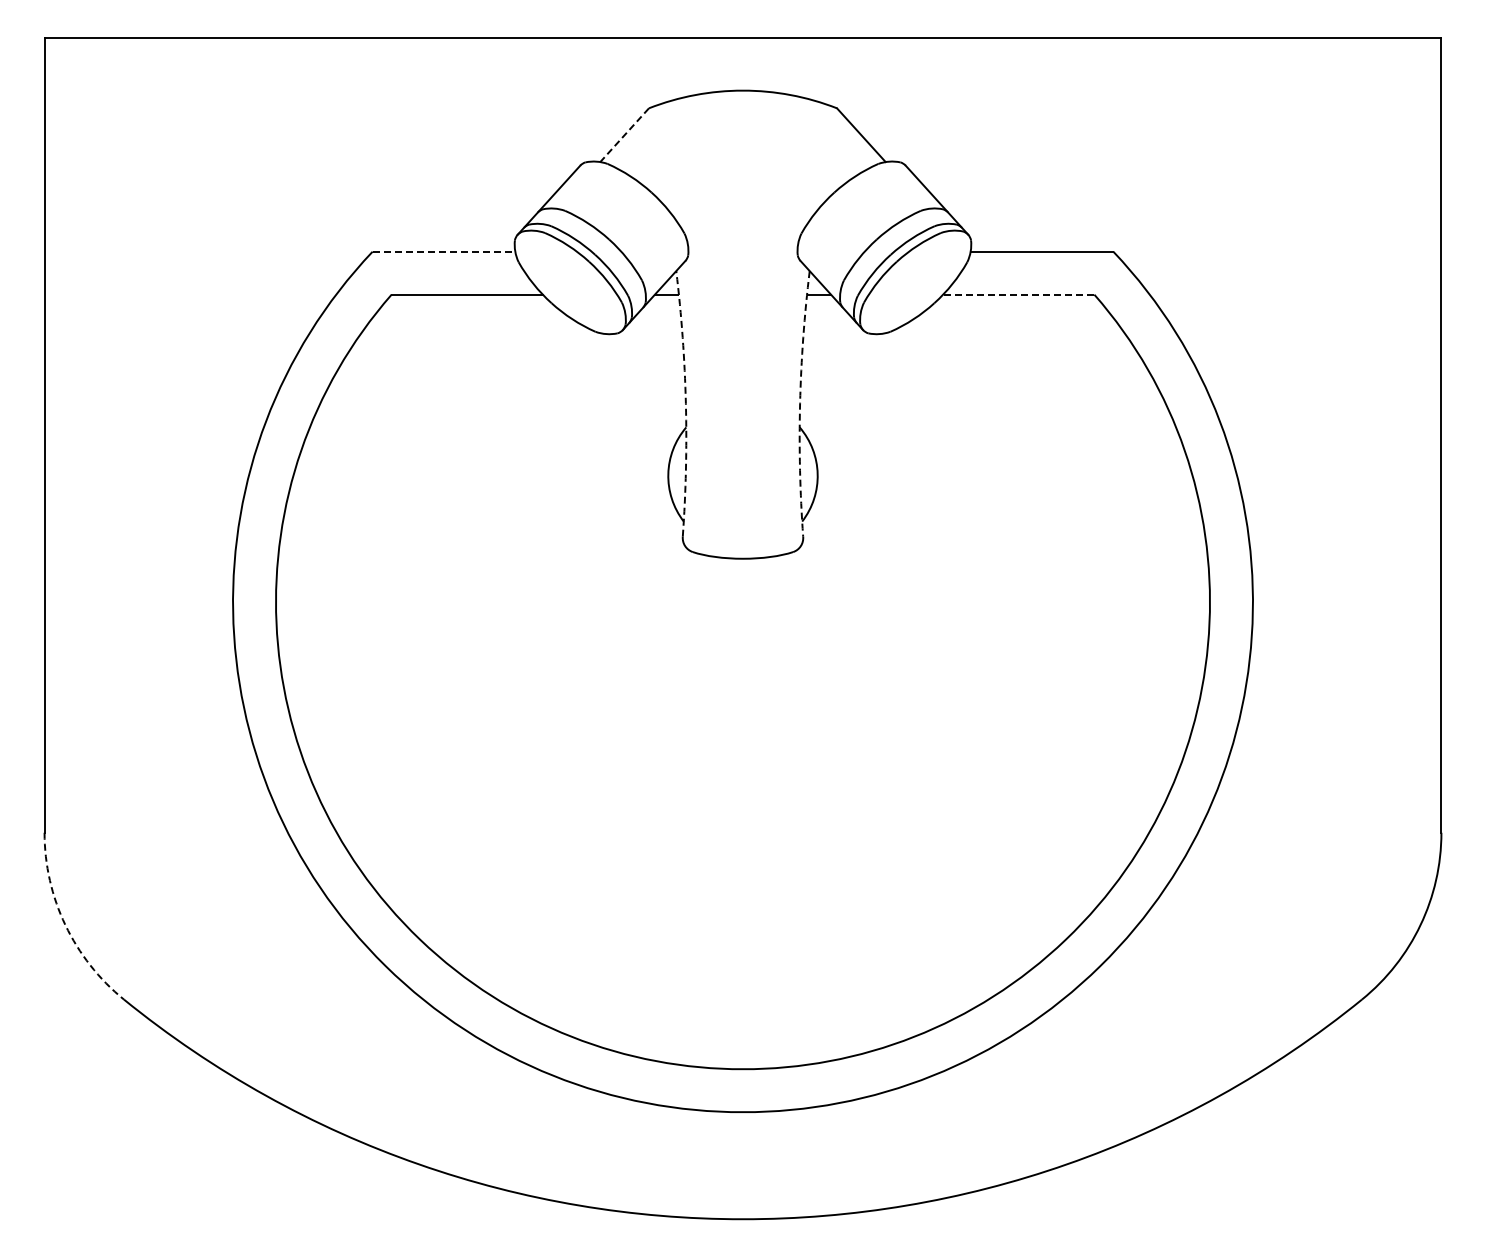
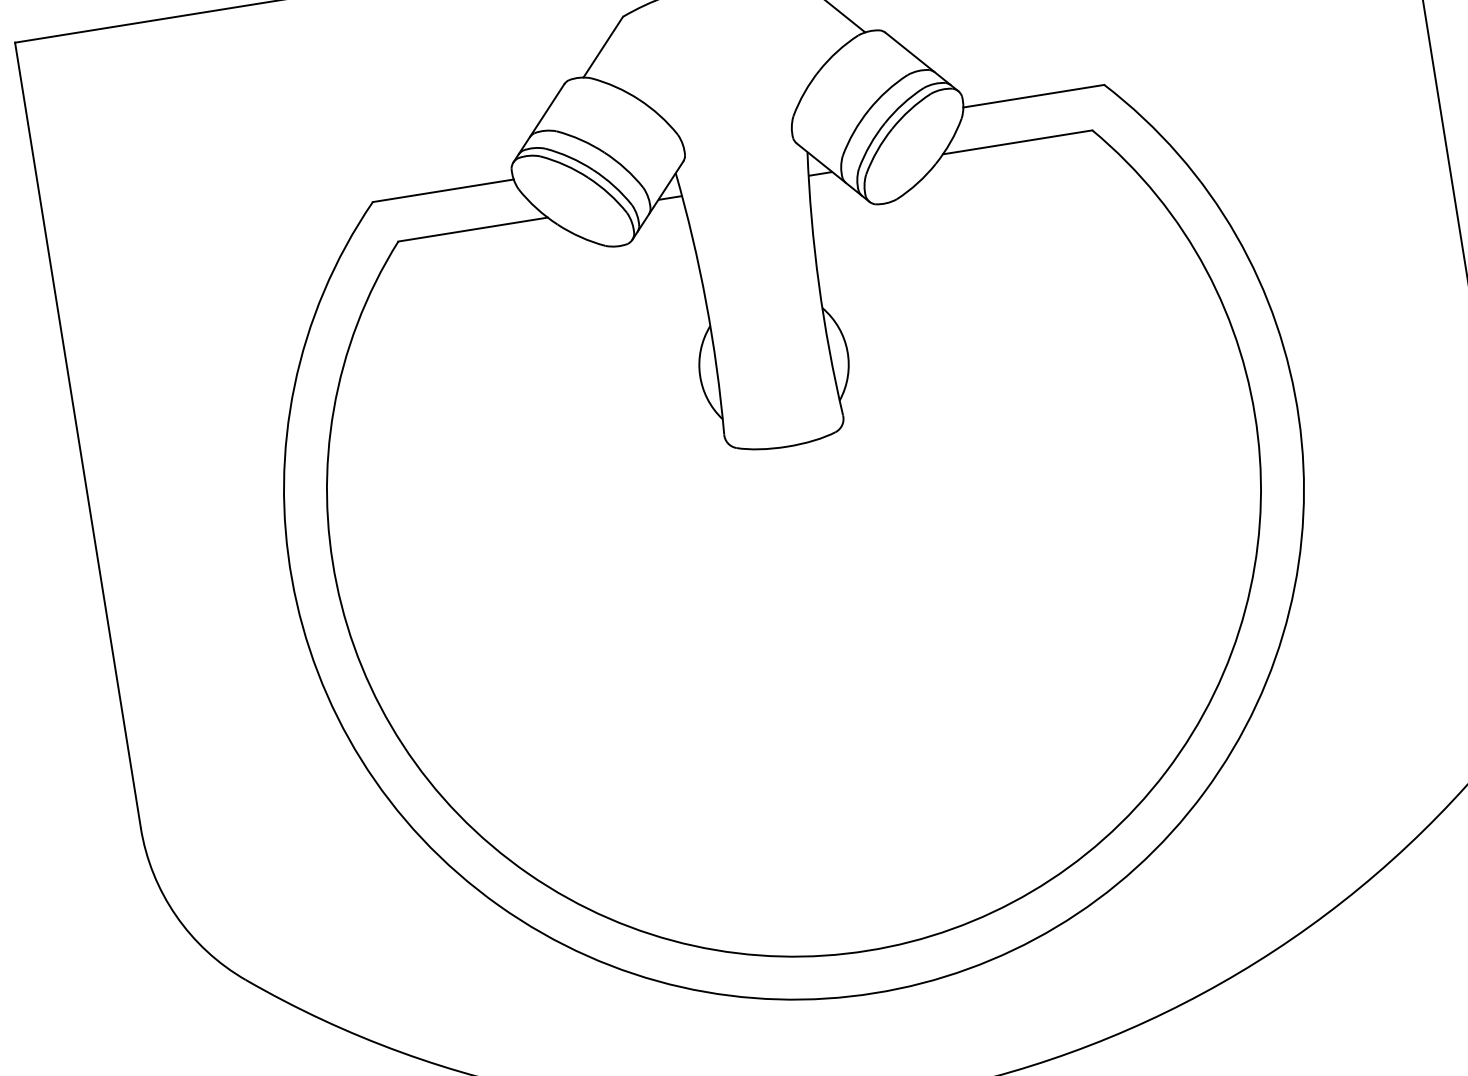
line: (624, 135) -> (603, 47), dashed -> solid
line: (444, 251) -> (443, 190), dashed -> solid
line: (1018, 294) -> (1017, 142), dashed -> solid
arc: (685, 403) -> (705, 302), dashed -> solid
arc: (800, 403) -> (819, 284), dashed -> solid
arc: (65, 925) -> (176, 915), dashed -> solid

